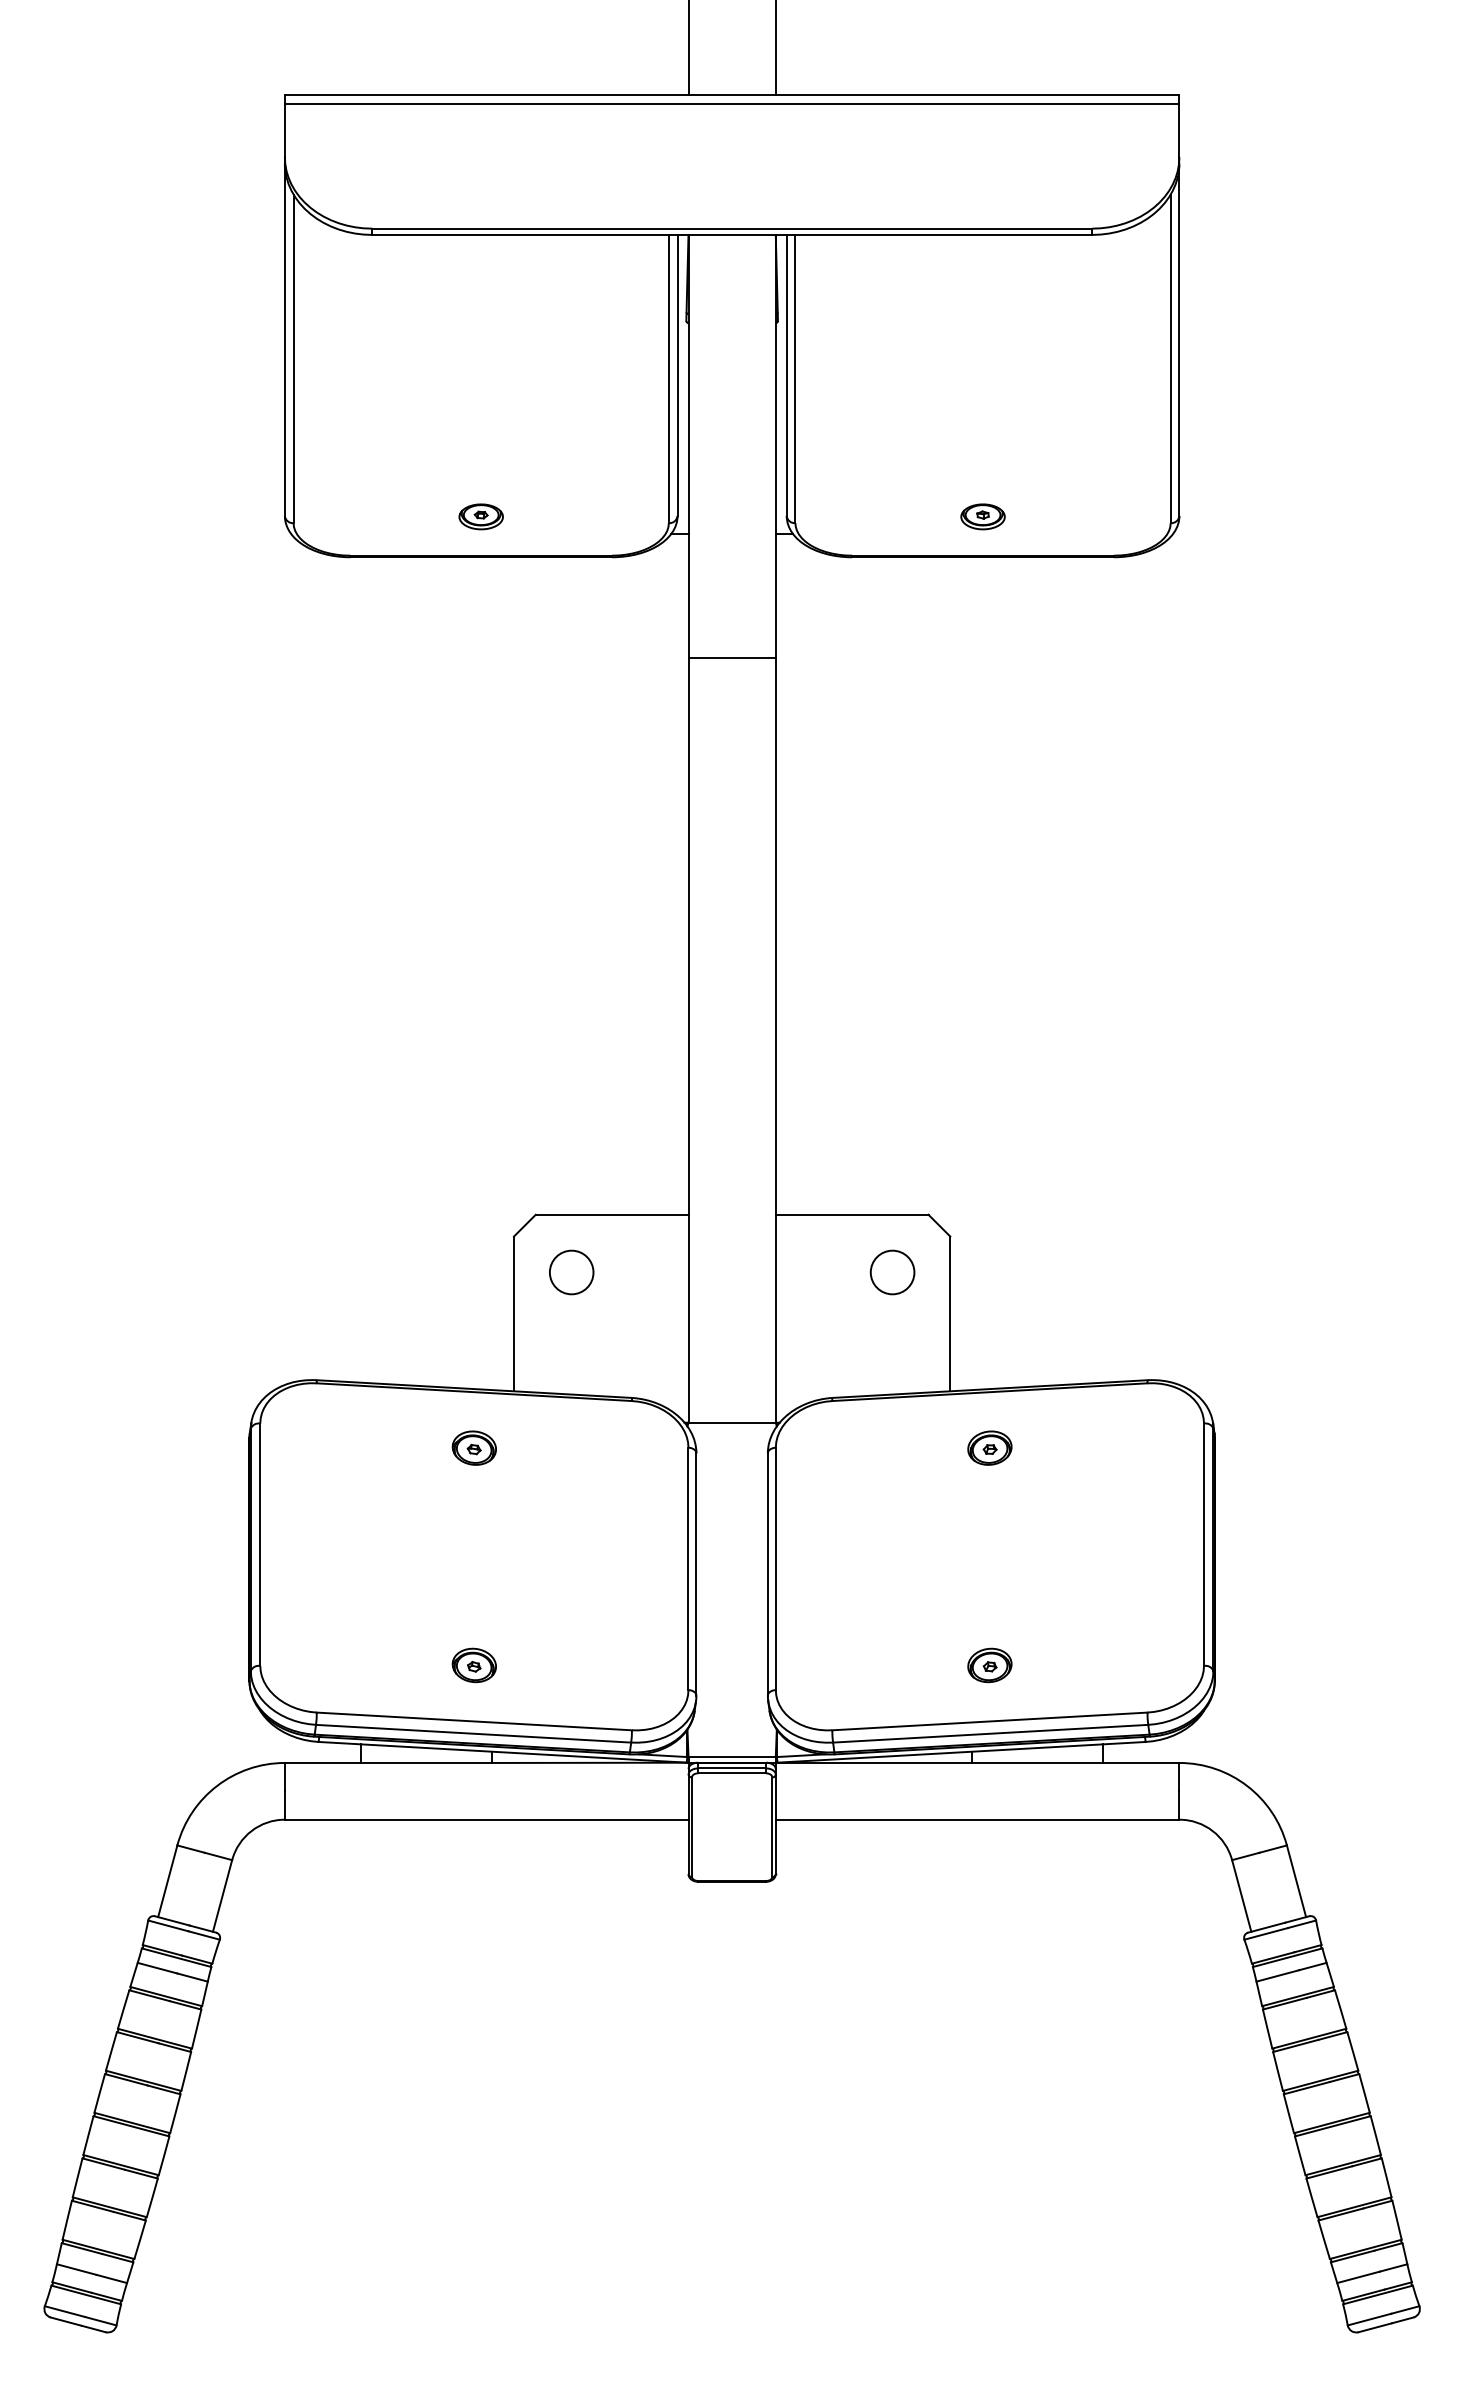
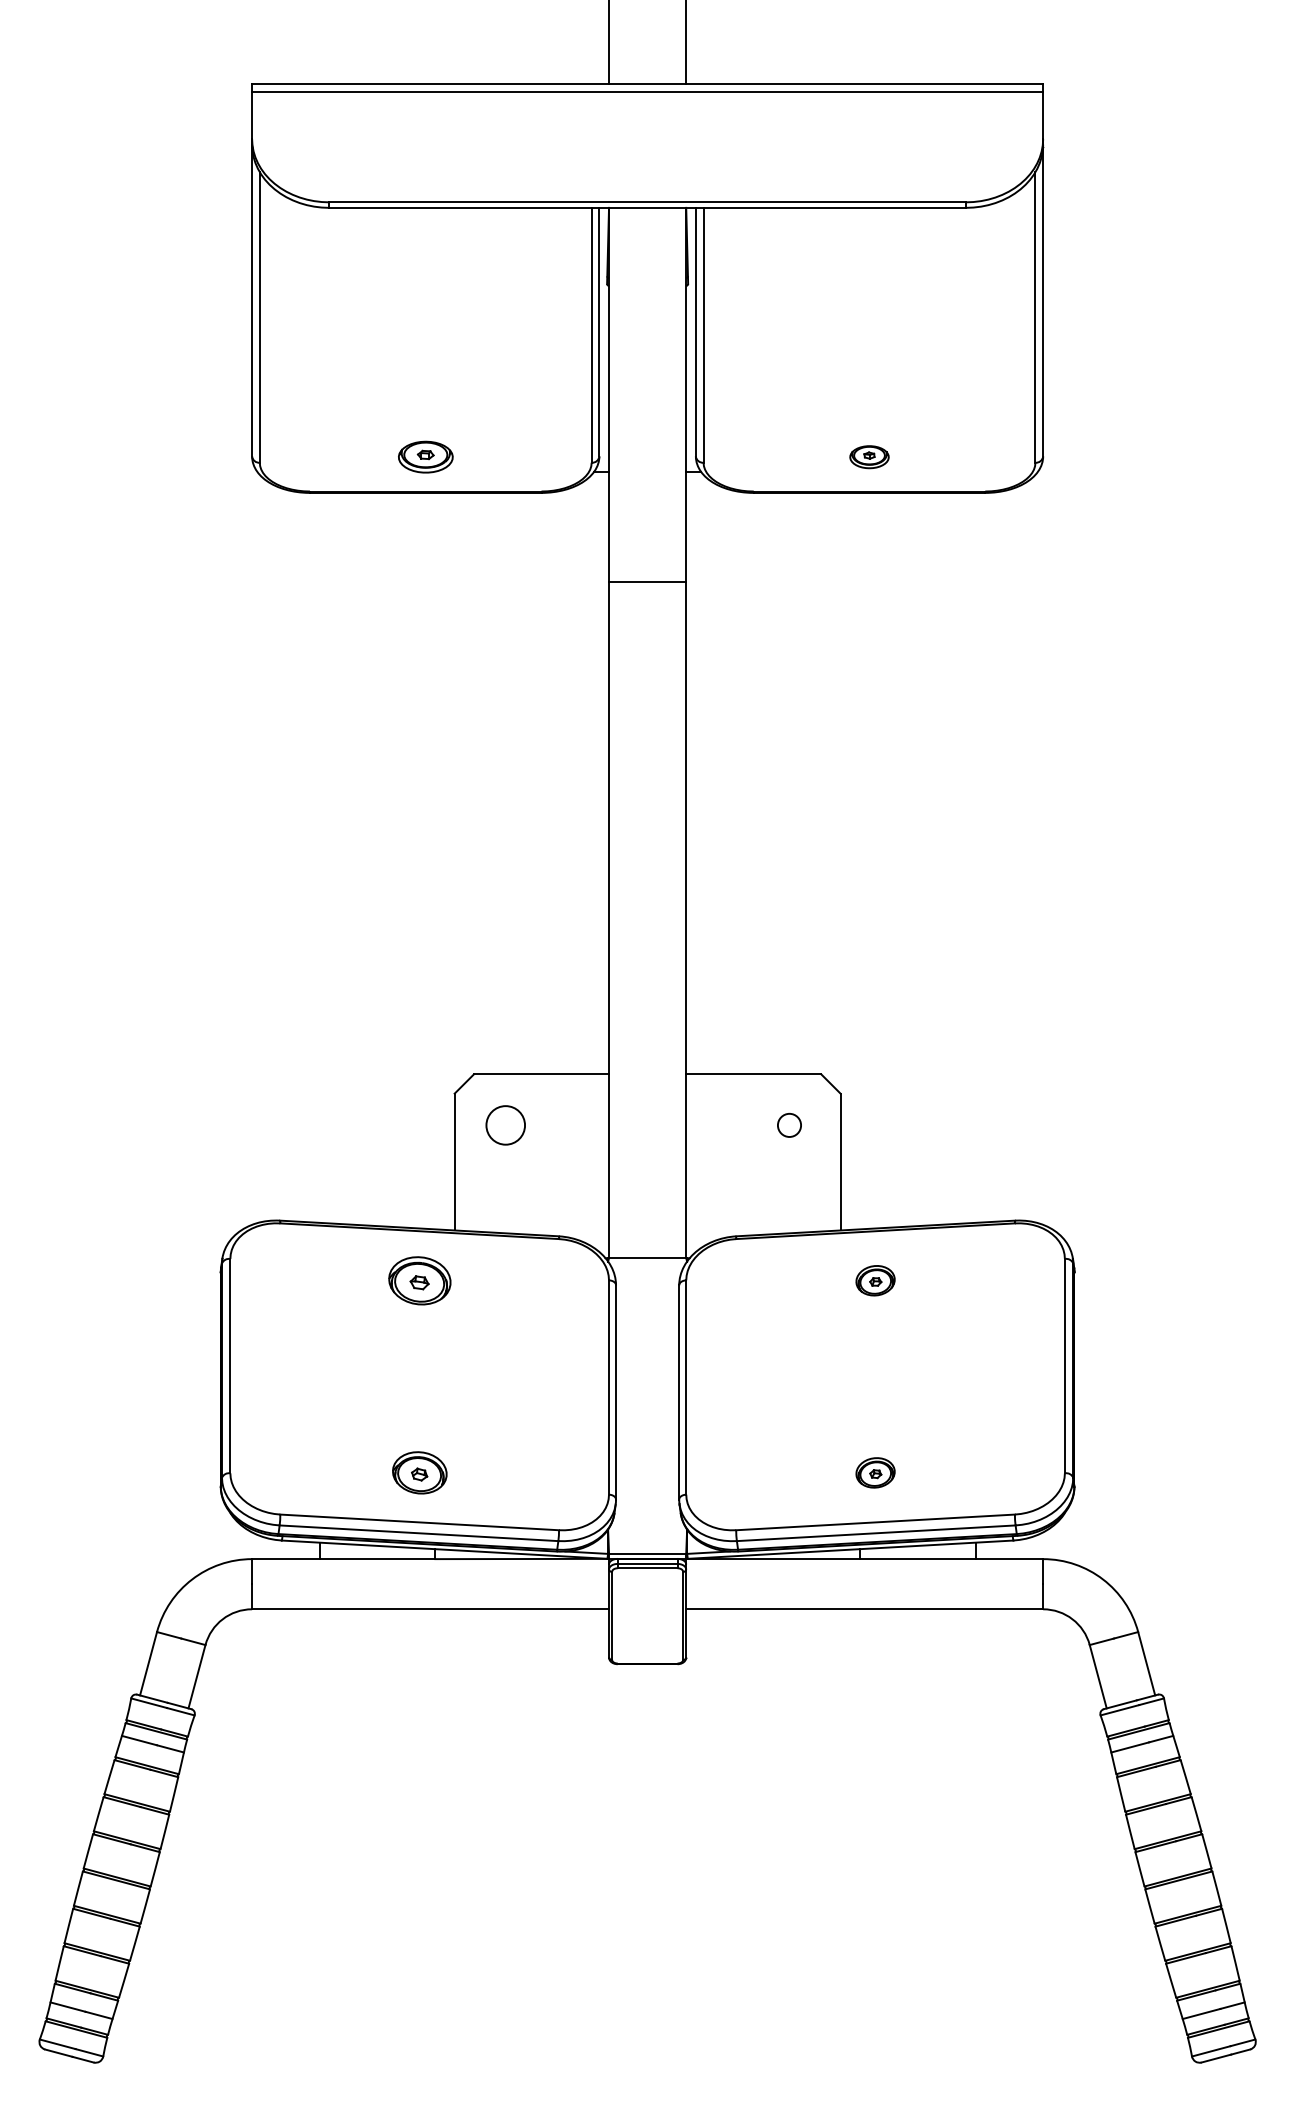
part: (480, 516) -> (425, 456), size x1.4
circle: (892, 1272) -> (789, 1125), size x0.6
part: (473, 1447) -> (418, 1280), size x1.6
part: (473, 1665) -> (418, 1472), size x1.4

